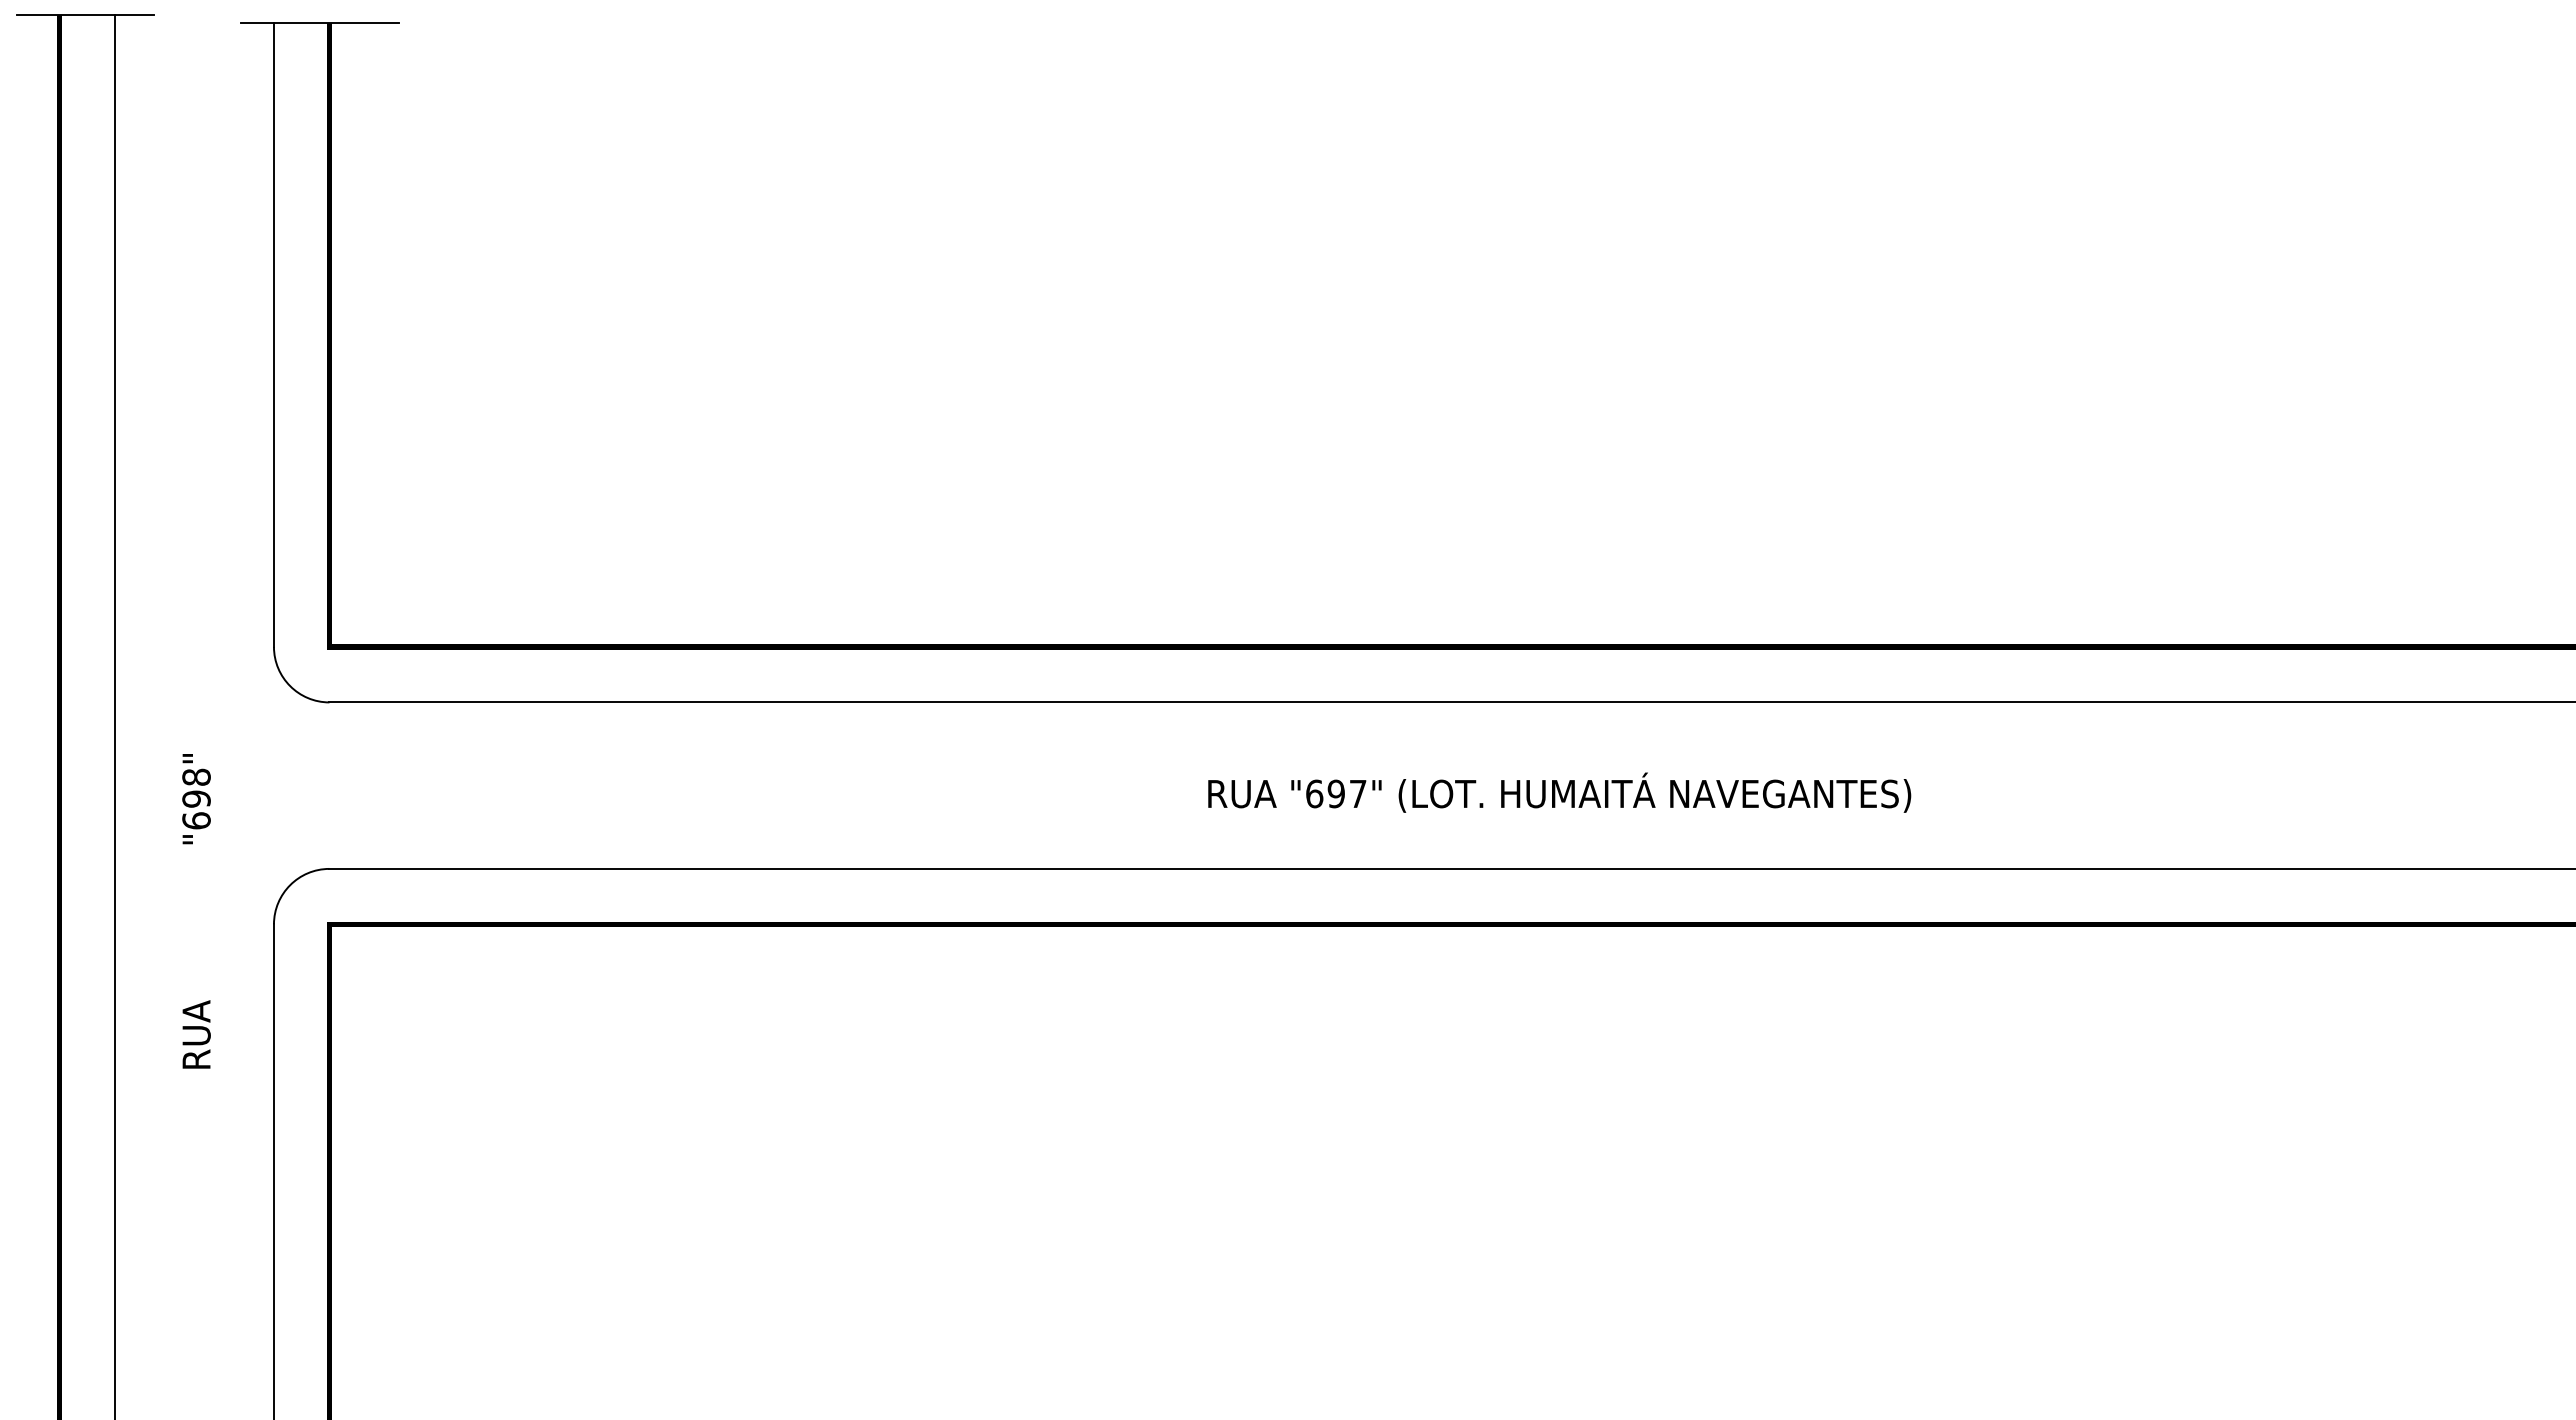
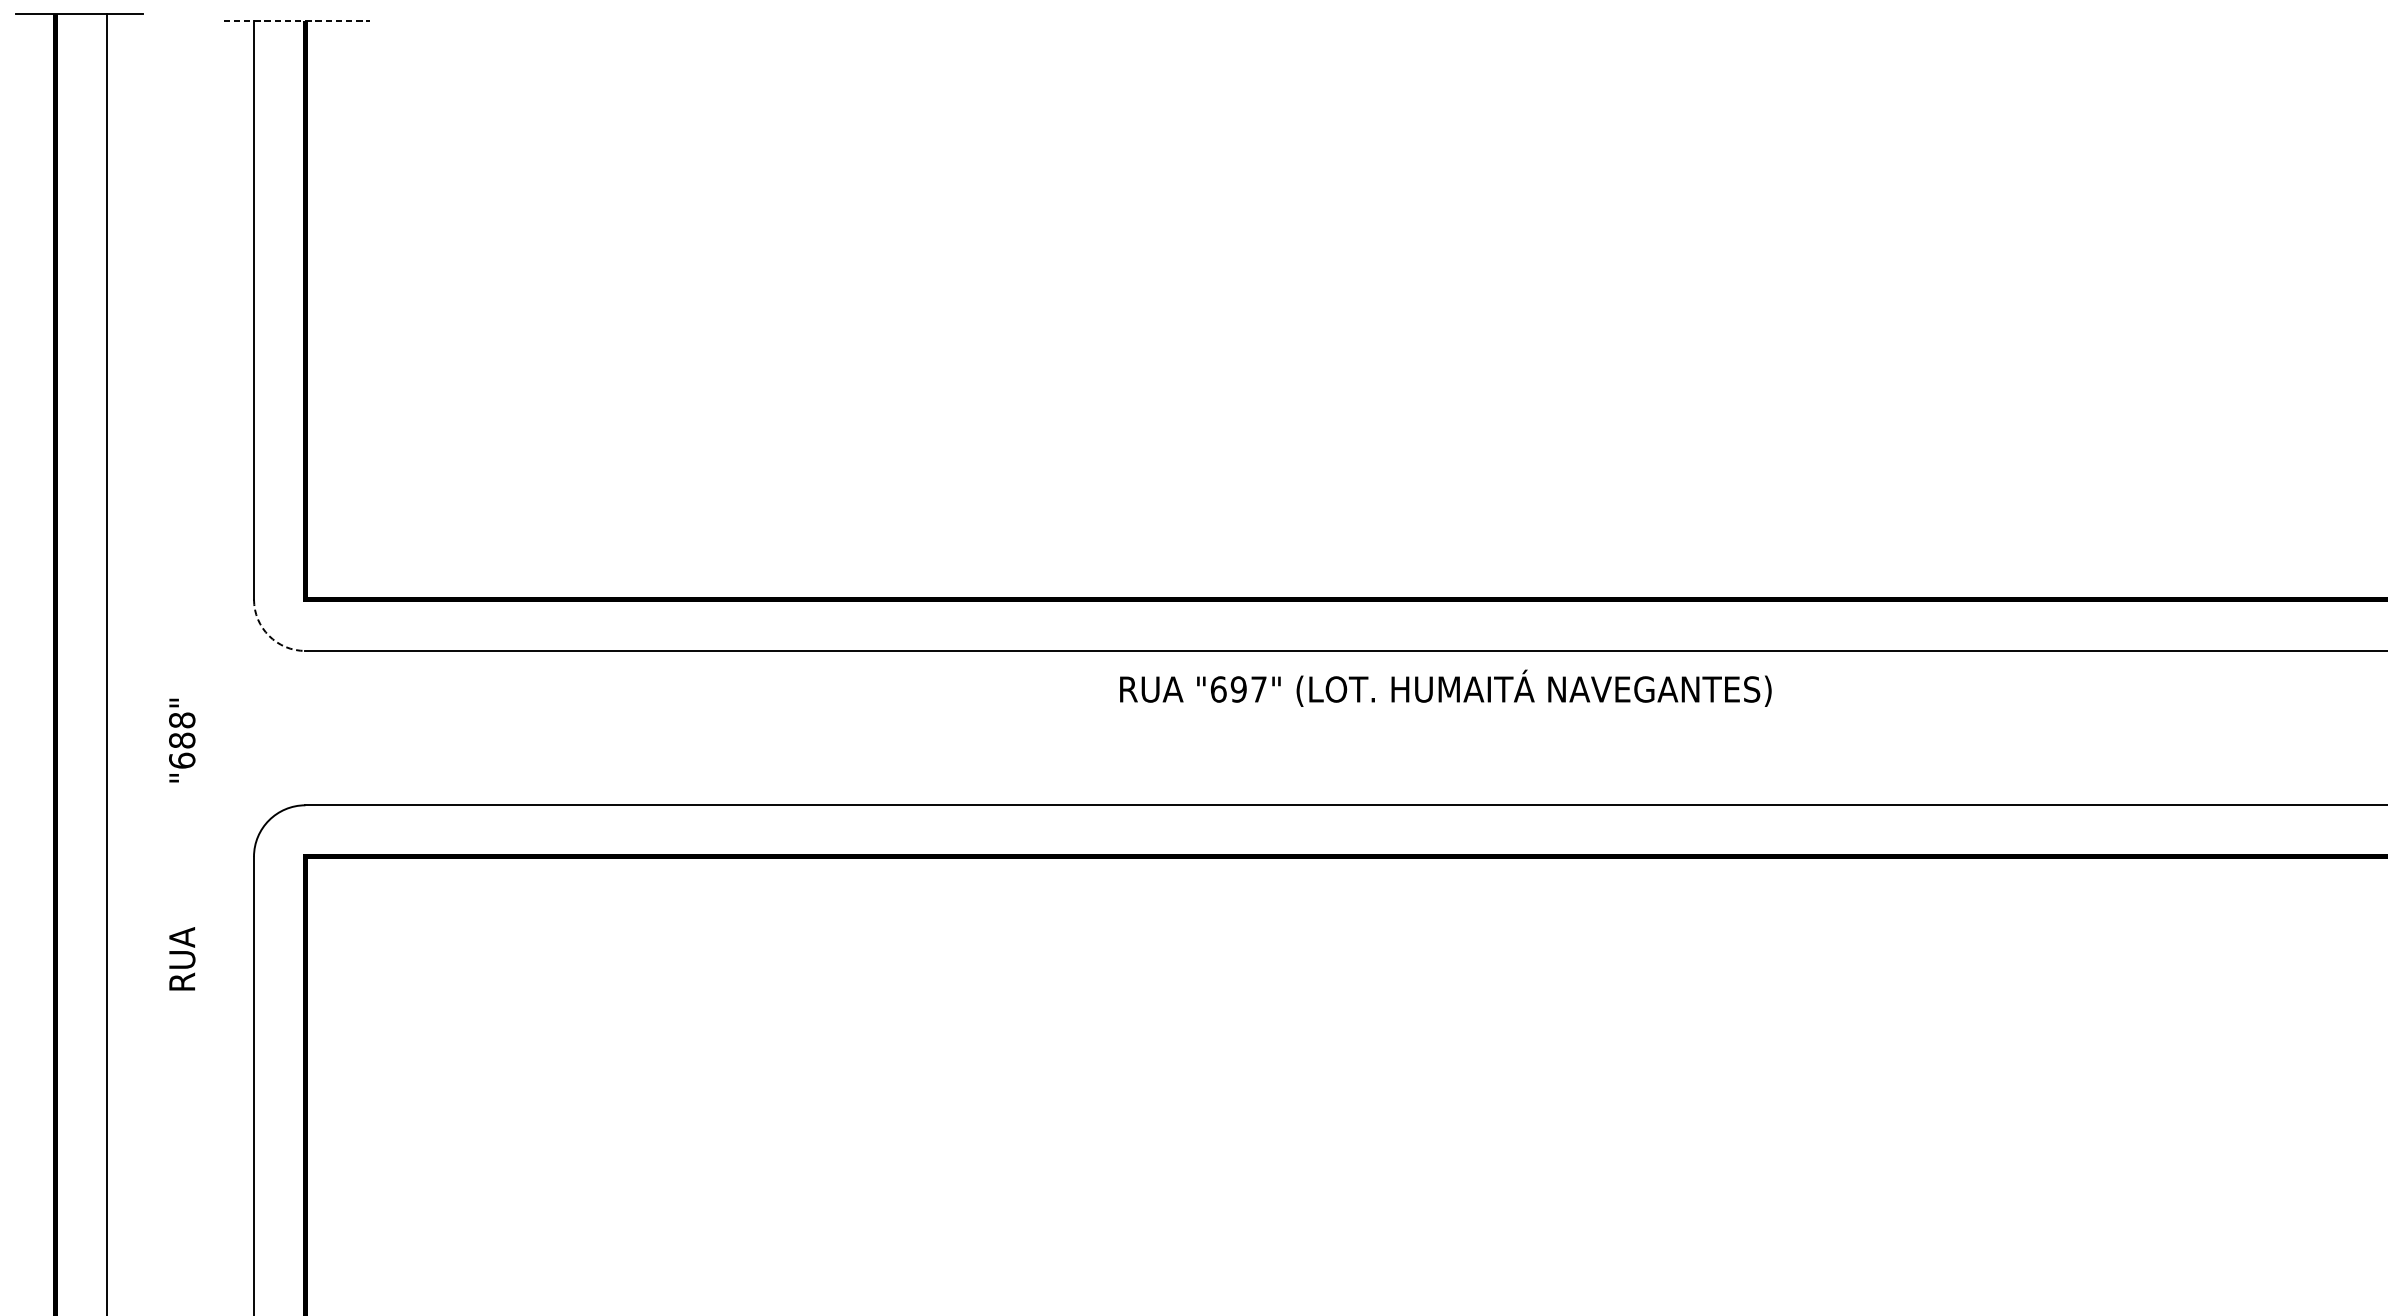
line: (319, 22) -> (296, 20), solid -> dashed
arc: (290, 686) -> (269, 636), solid -> dashed
text: (1559, 792) -> (1445, 688), moved
text: (196, 798) -> (182, 740), "698" -> "688"

